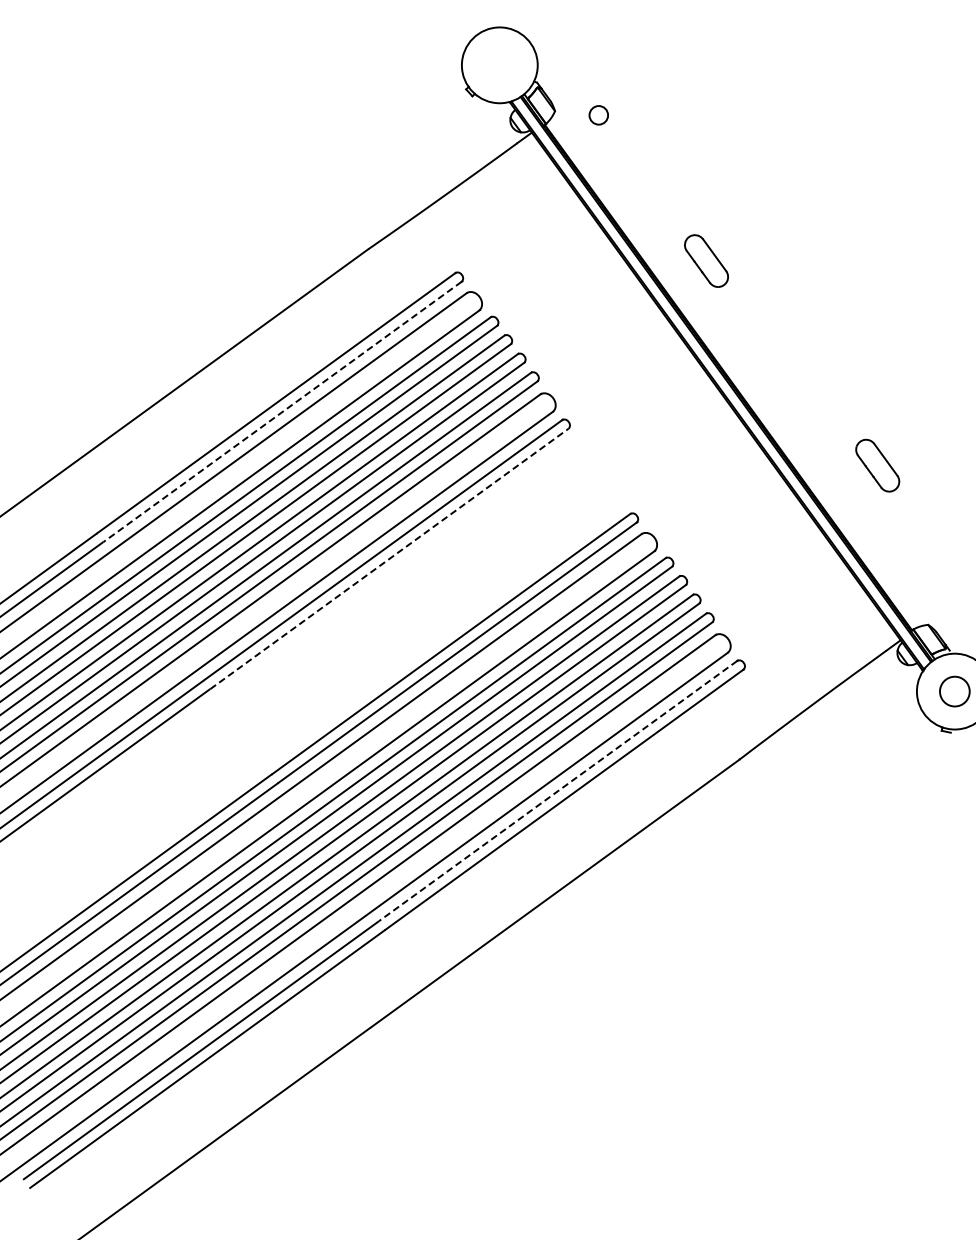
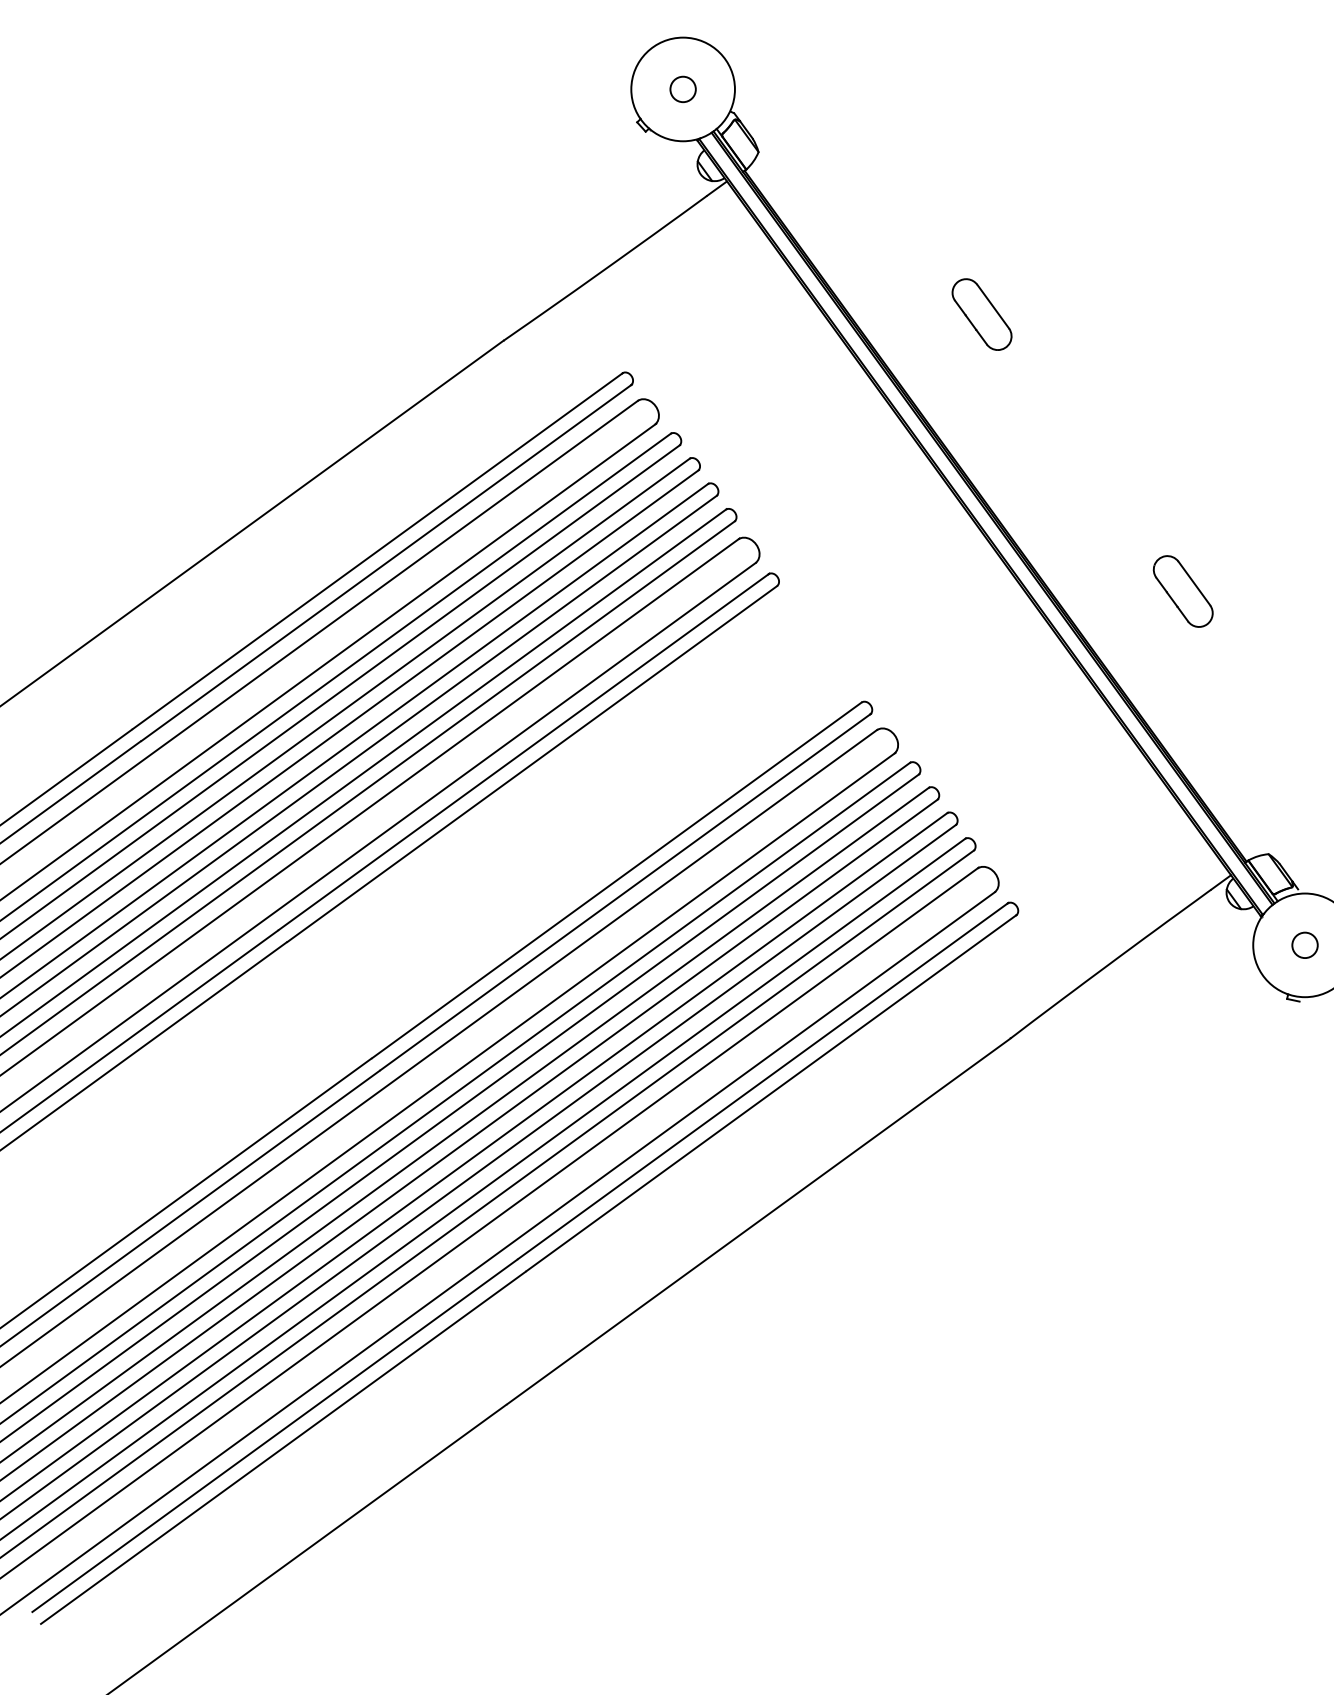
circle: (598, 115) -> (682, 89), moved
part: (706, 260) -> (982, 313), moved
line: (282, 412) -> (386, 563), dashed -> solid
part: (877, 465) -> (1182, 591), moved
line: (389, 558) -> (532, 763), dashed -> solid
circle: (954, 691) -> (1304, 945), size x0.62
line: (557, 791) -> (761, 1081), dashed -> solid

